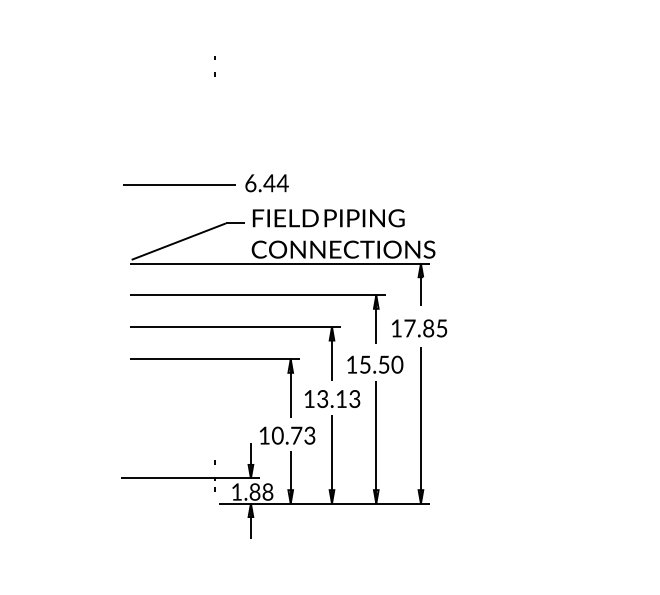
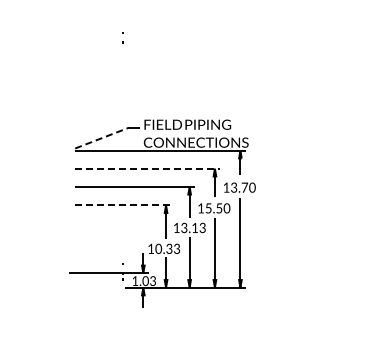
part: (205, 182) -> (117, 104), removed
line: (179, 242) -> (102, 138), solid -> dashed
line: (258, 294) -> (147, 168), solid -> dashed
text: (426, 328) -> (243, 187), 17.85 -> 13.70
line: (216, 359) -> (123, 205), solid -> dashed
text: (296, 434) -> (169, 248), 10.73 -> 10.33
text: (261, 492) -> (149, 281), 1.88 -> 1.03

